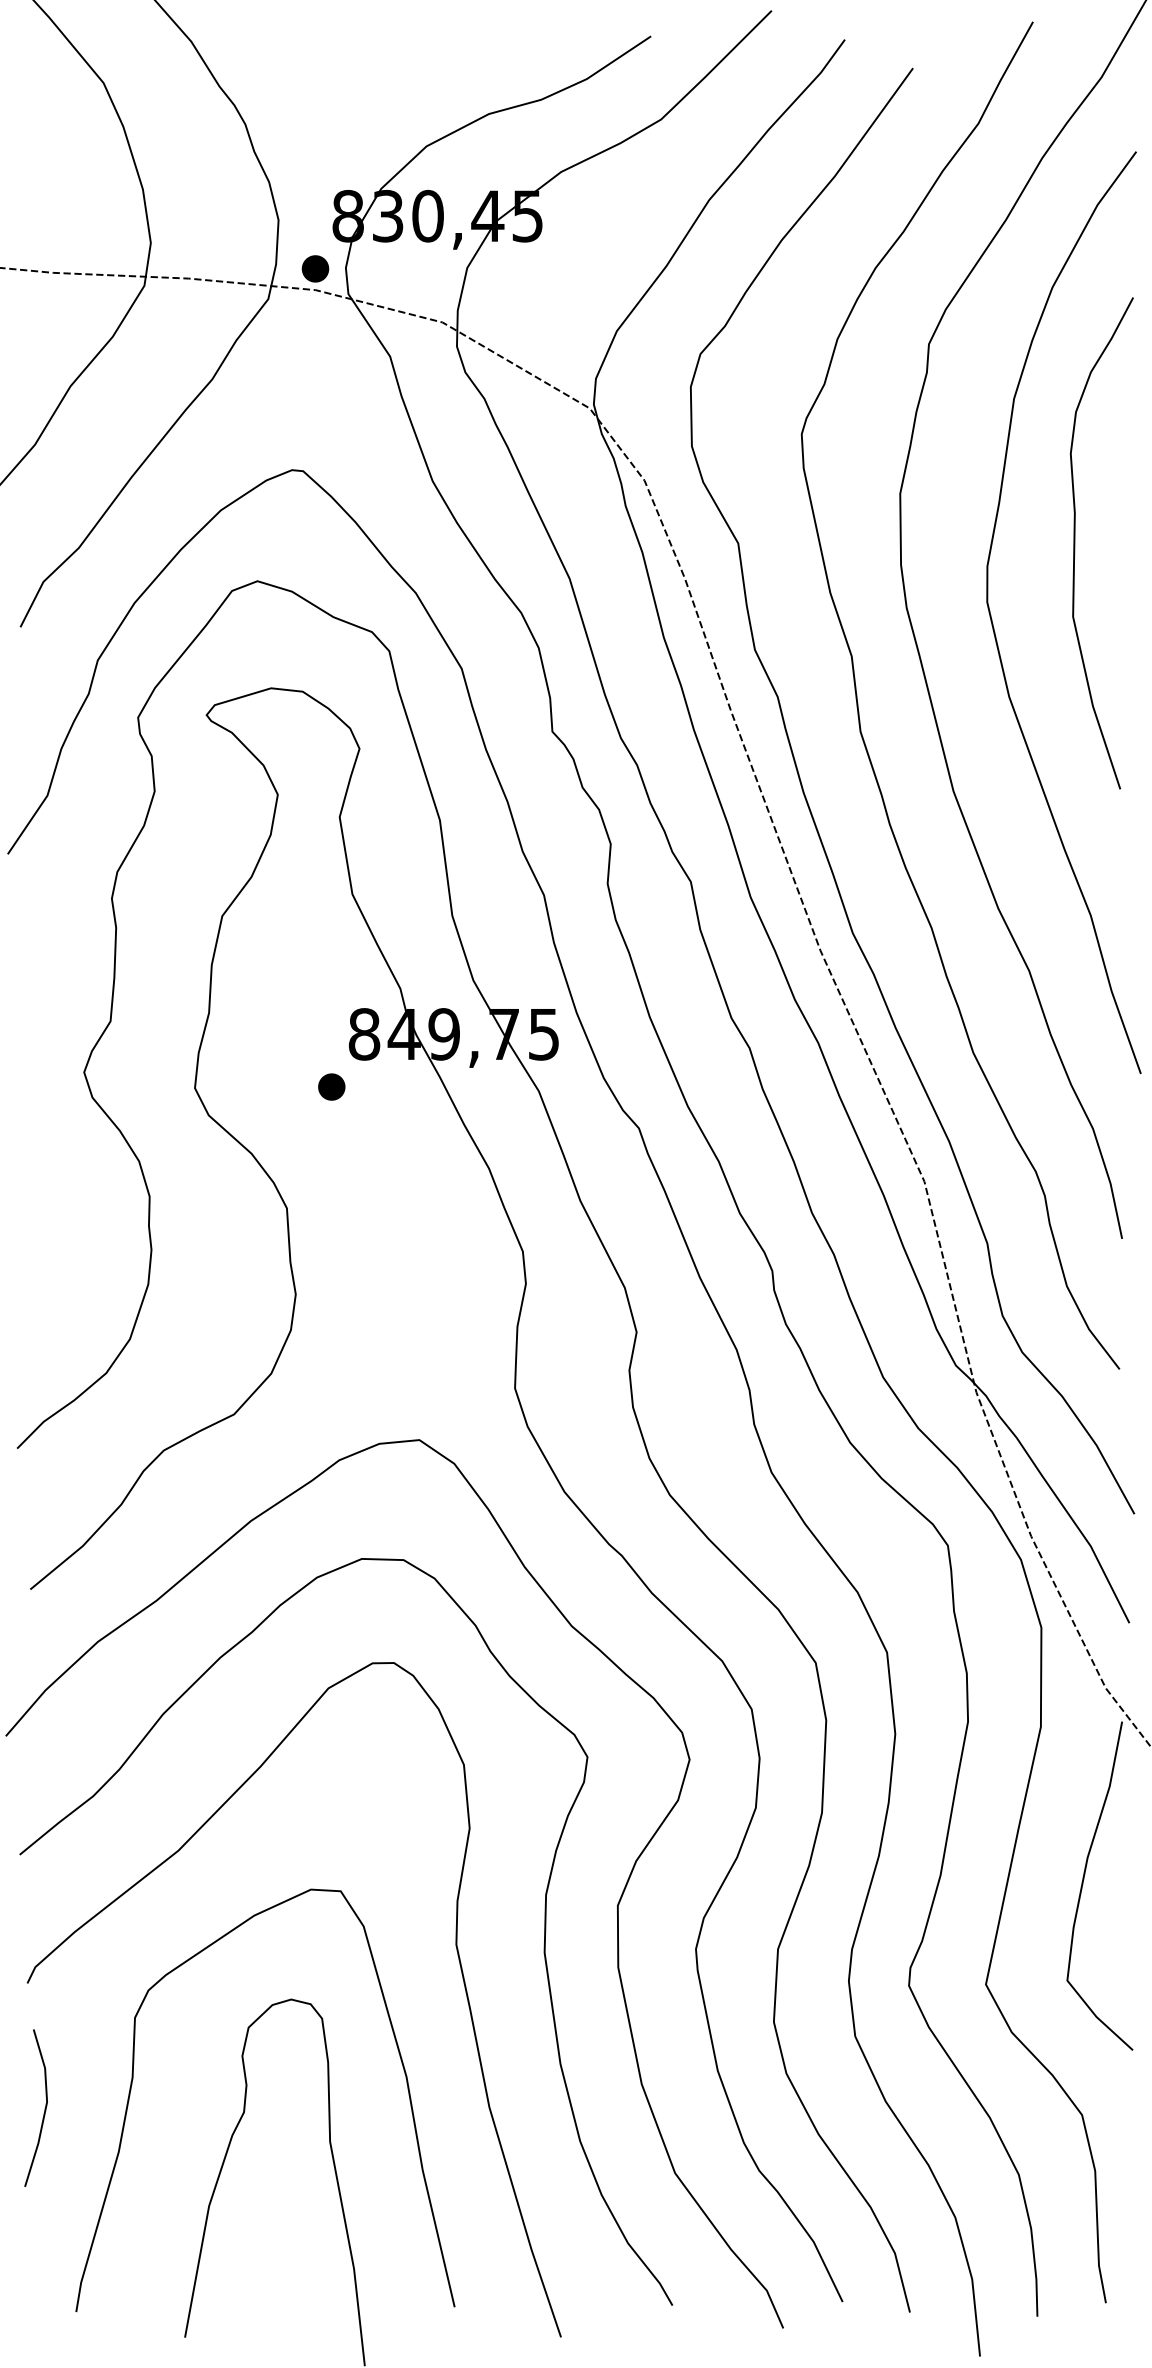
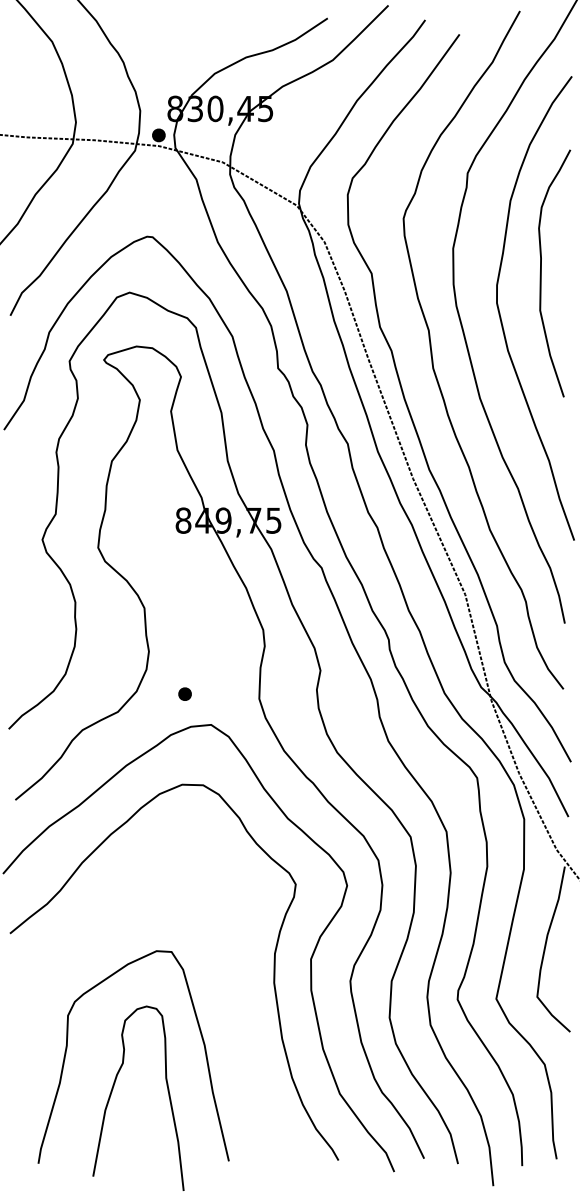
part: (330, 1085) -> (184, 693), moved
part: (457, 1963) -> (230, 988), removed

